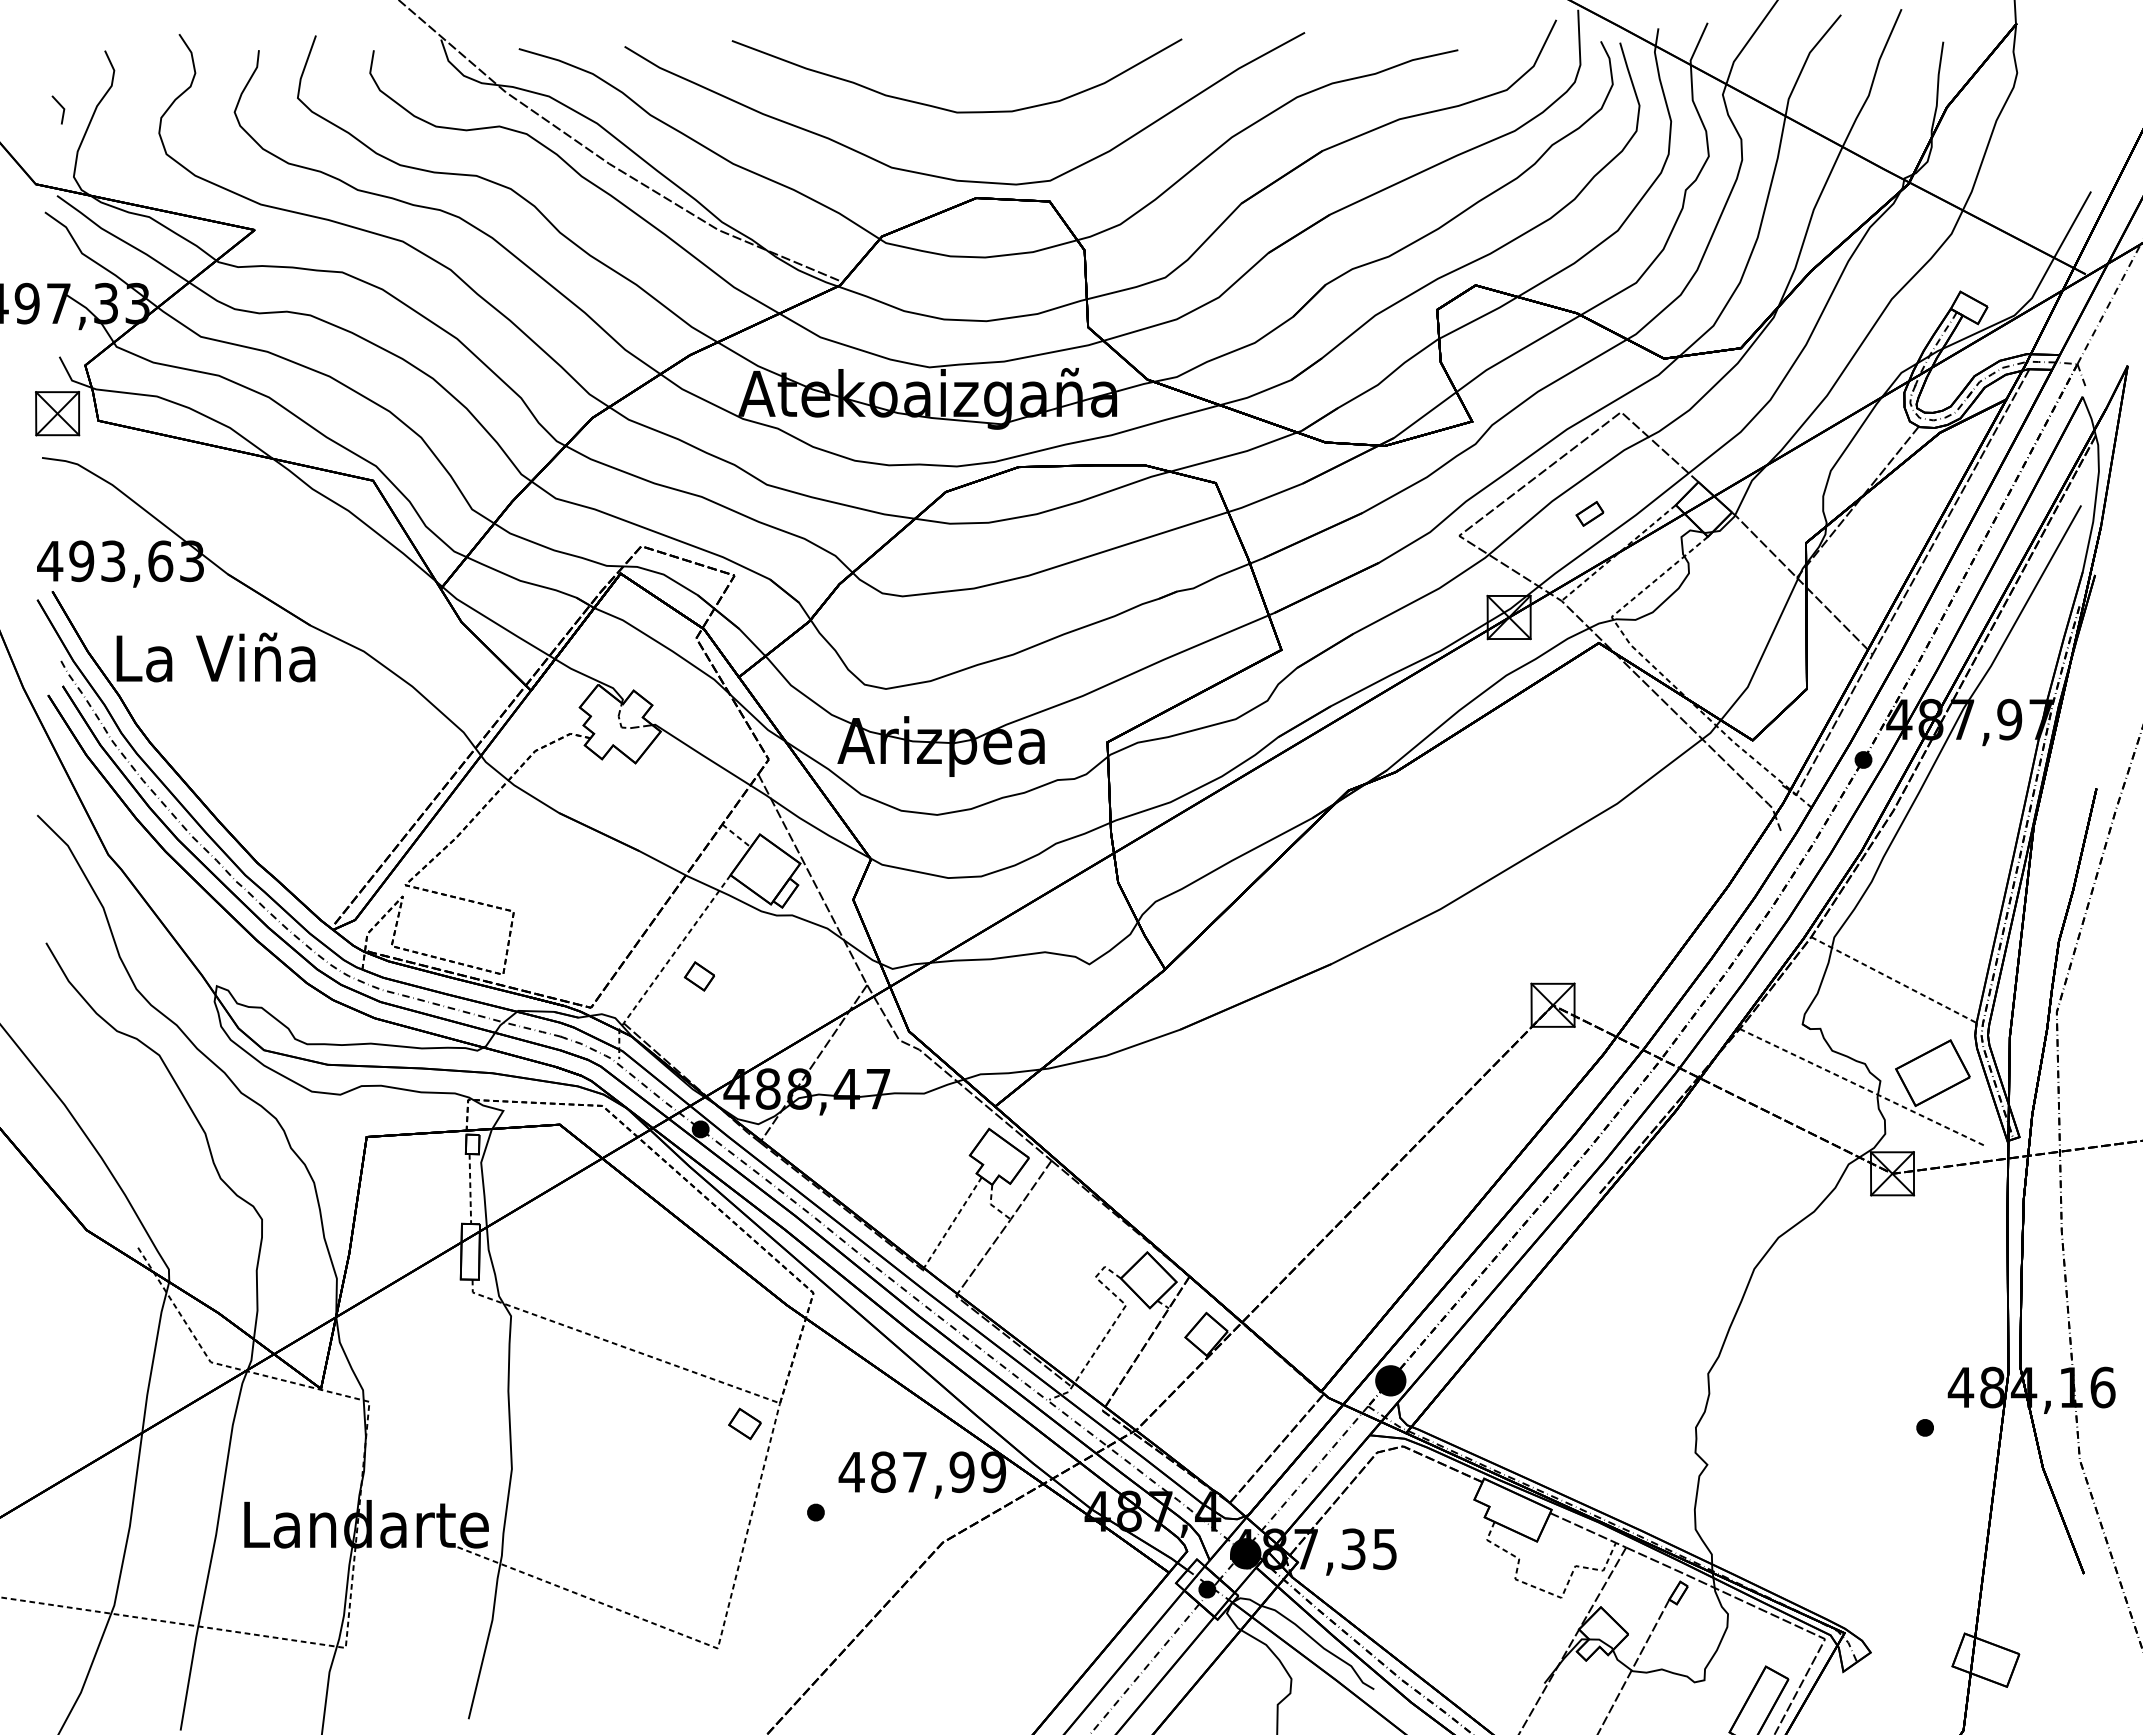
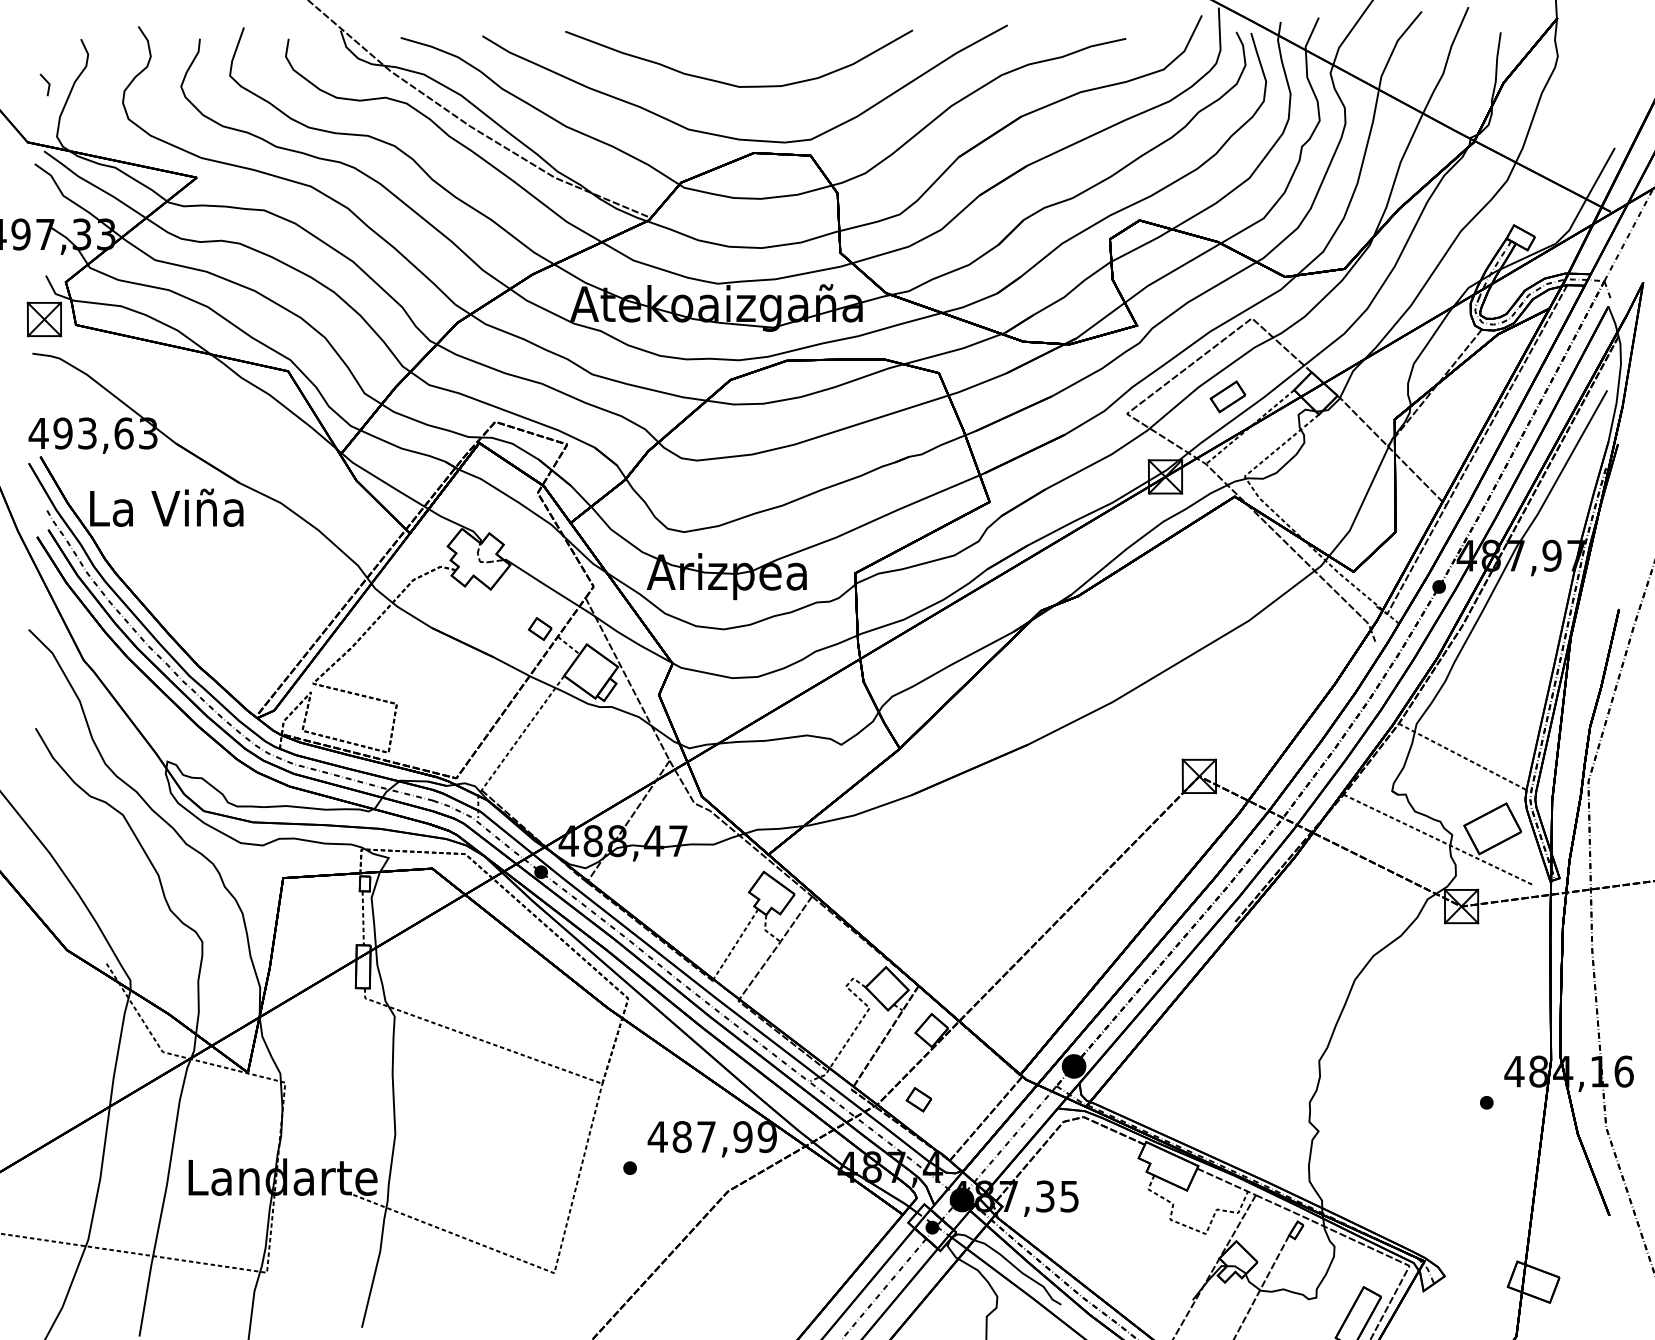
part: (1589, 513) -> (1227, 396), size x1.67
part: (698, 976) -> (539, 629), moved
part: (744, 1423) -> (918, 1099), moved

